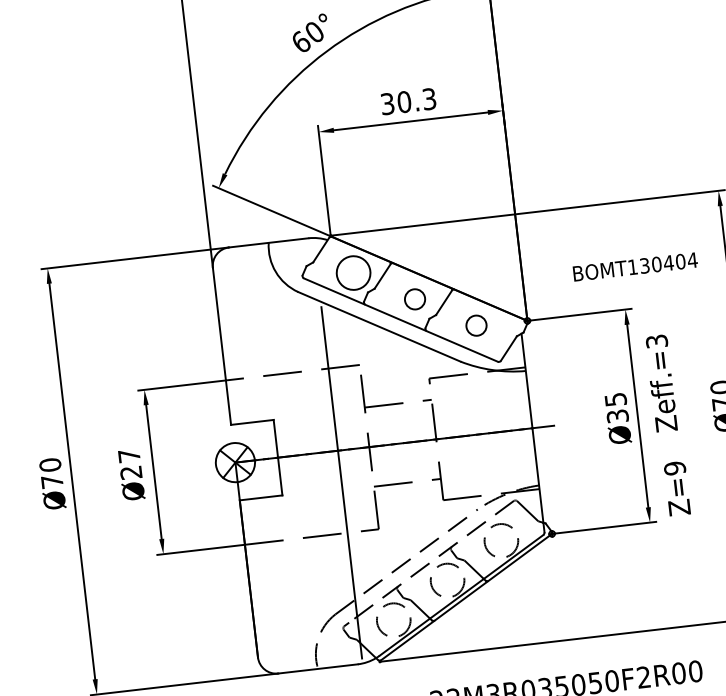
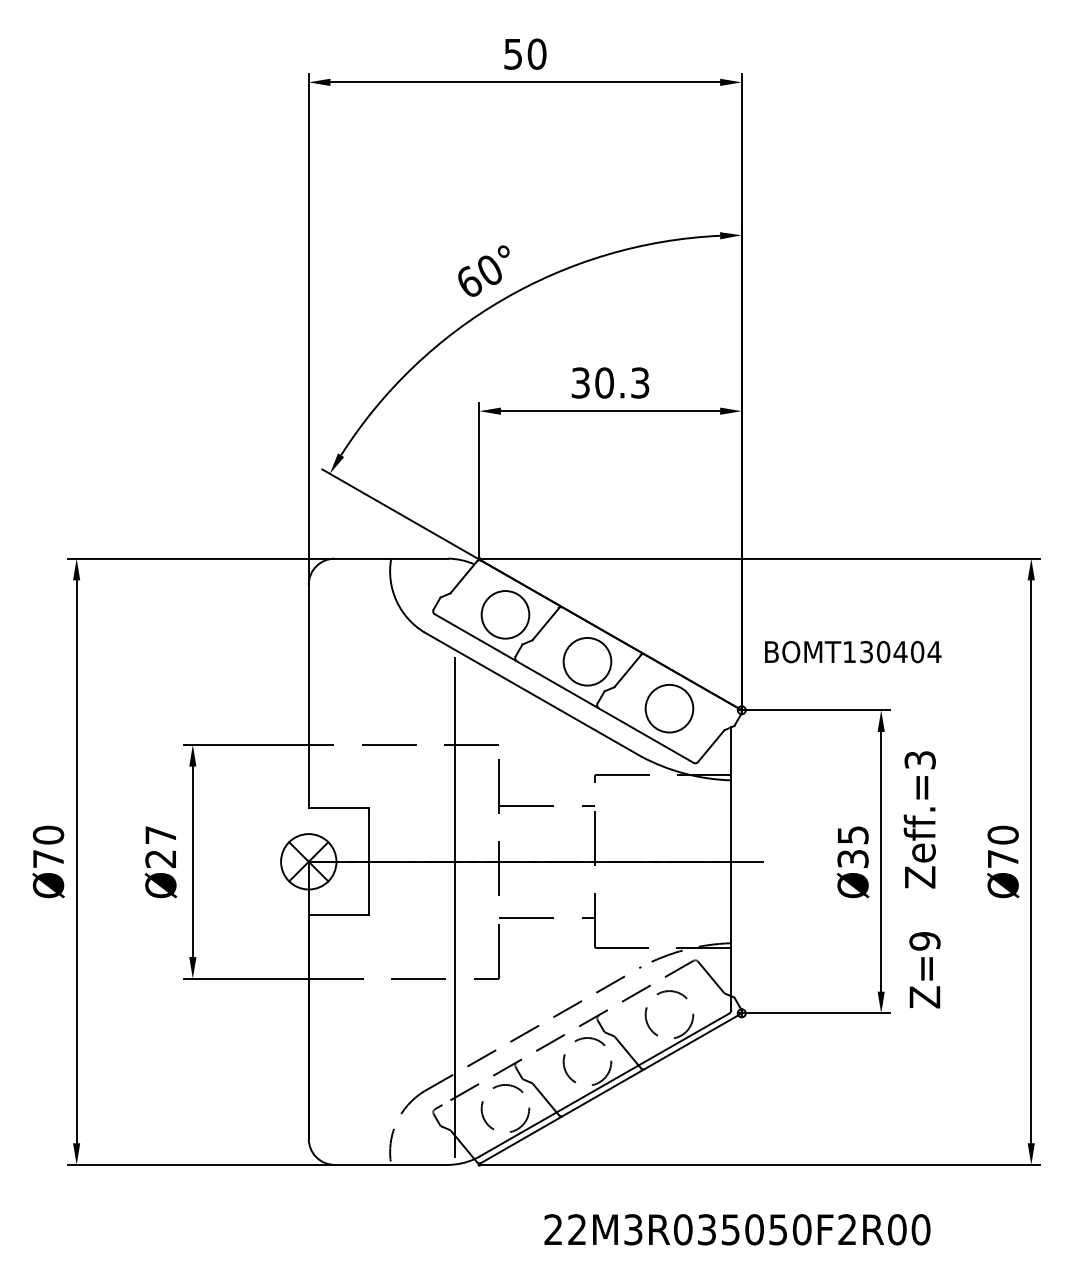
text: (635, 267) -> (853, 652), moved
circle: (415, 299) -> (587, 661), size x1.67
circle: (476, 325) -> (669, 708), size x1.67

